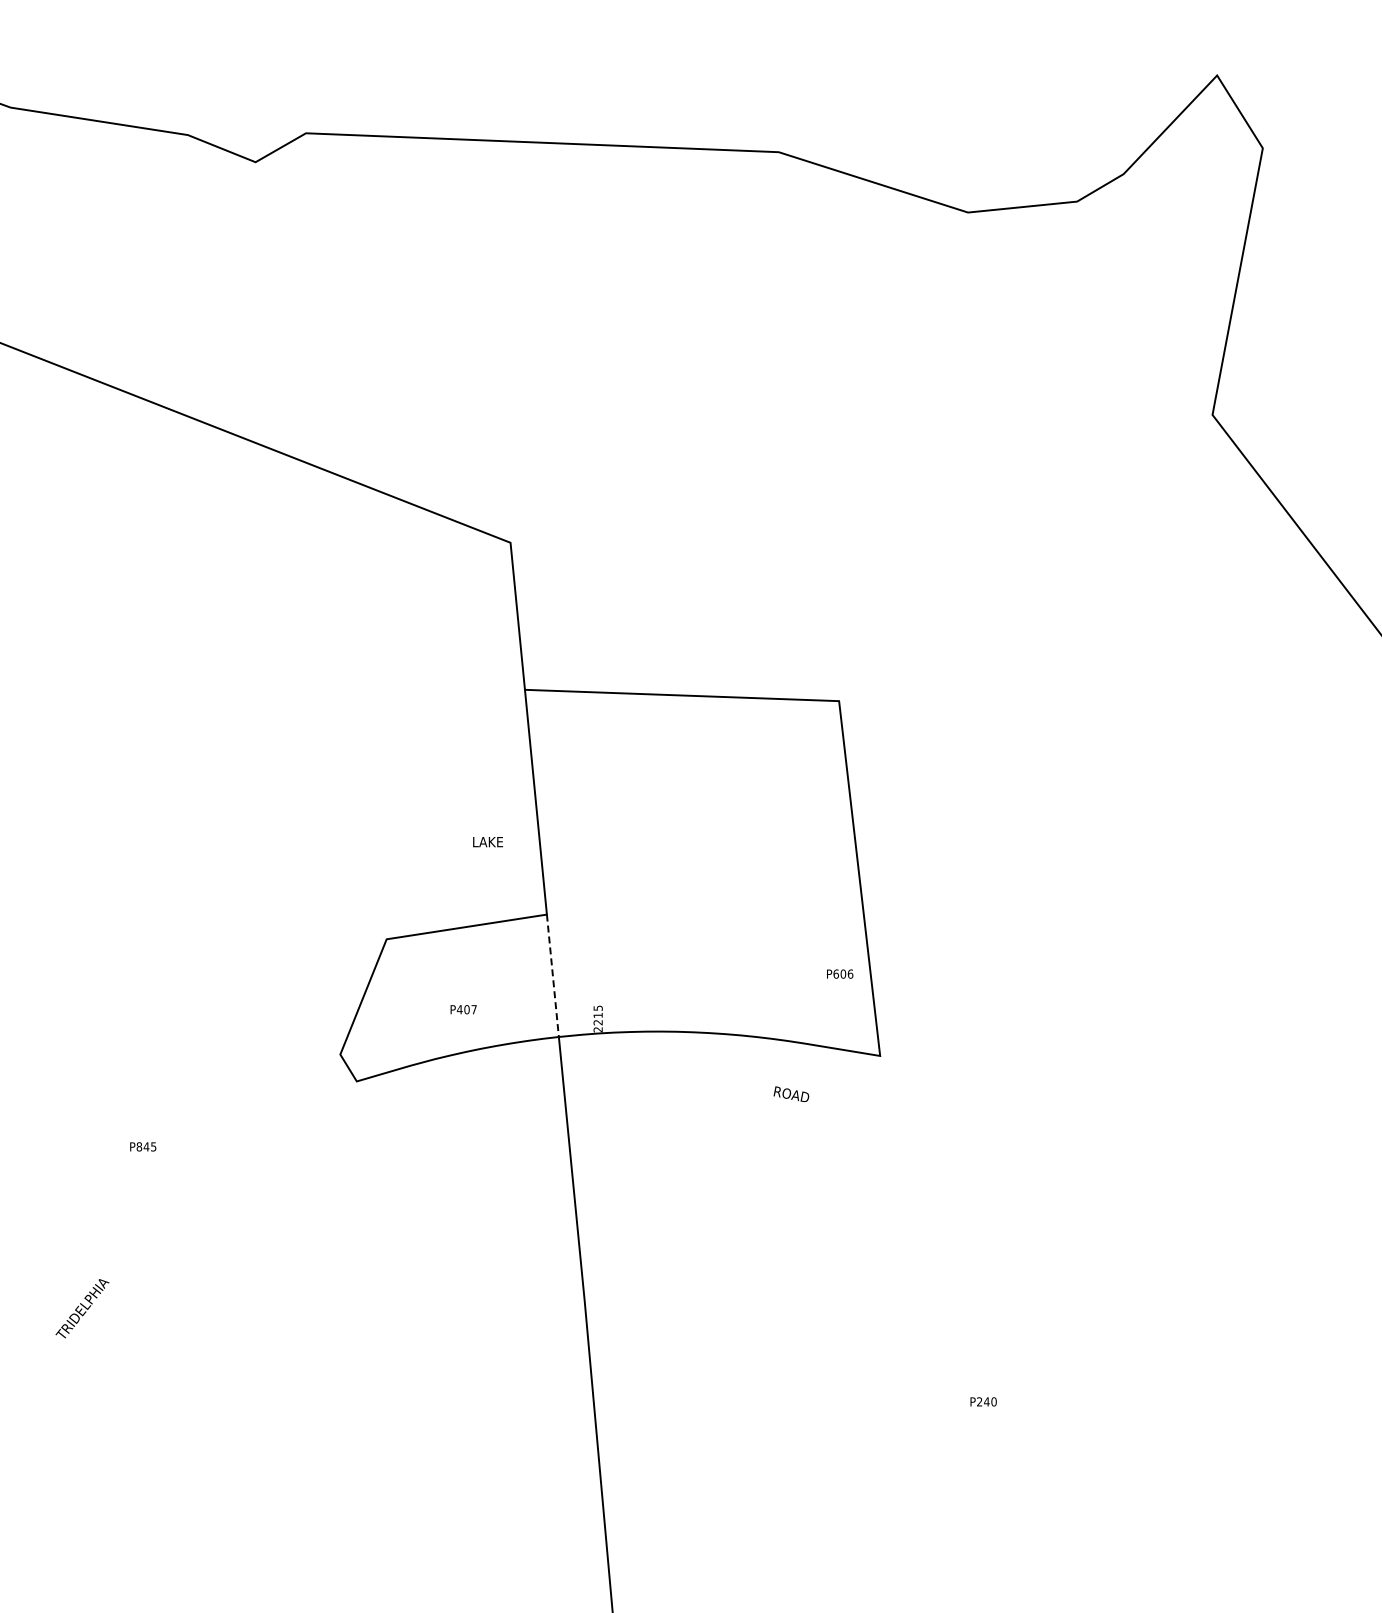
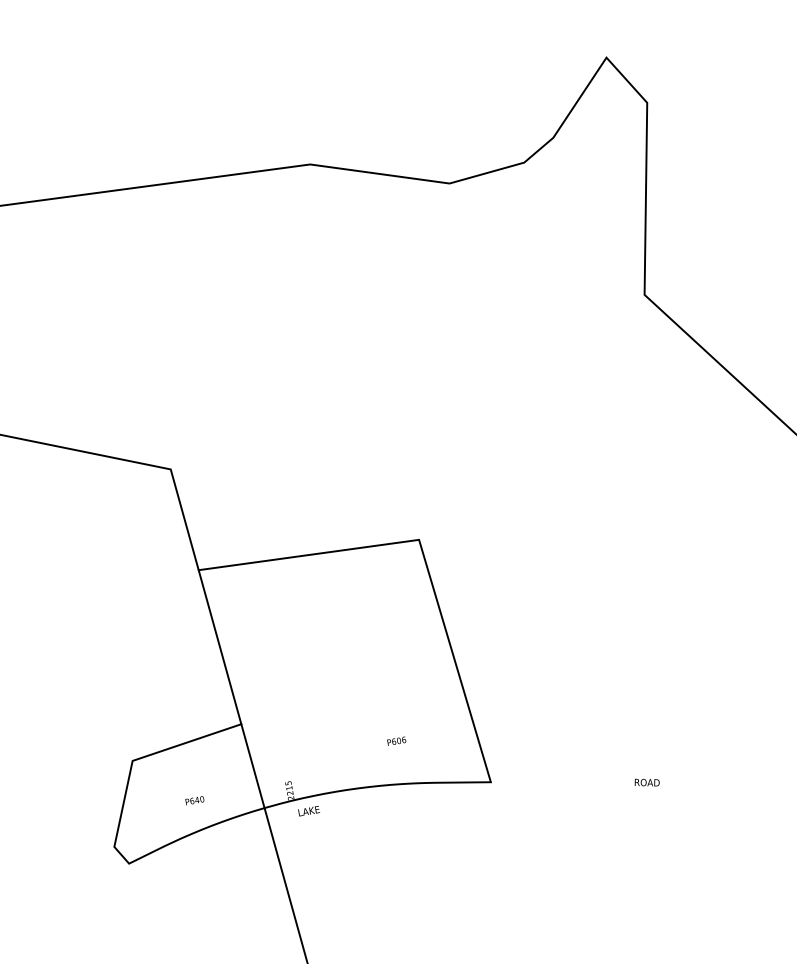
text: (487, 842) -> (308, 811), moved
text: (840, 973) -> (396, 740), moved
line: (552, 976) -> (252, 766), dashed -> solid
text: (466, 1009) -> (196, 800), P407 -> P640
text: (791, 1094) -> (647, 782), moved

